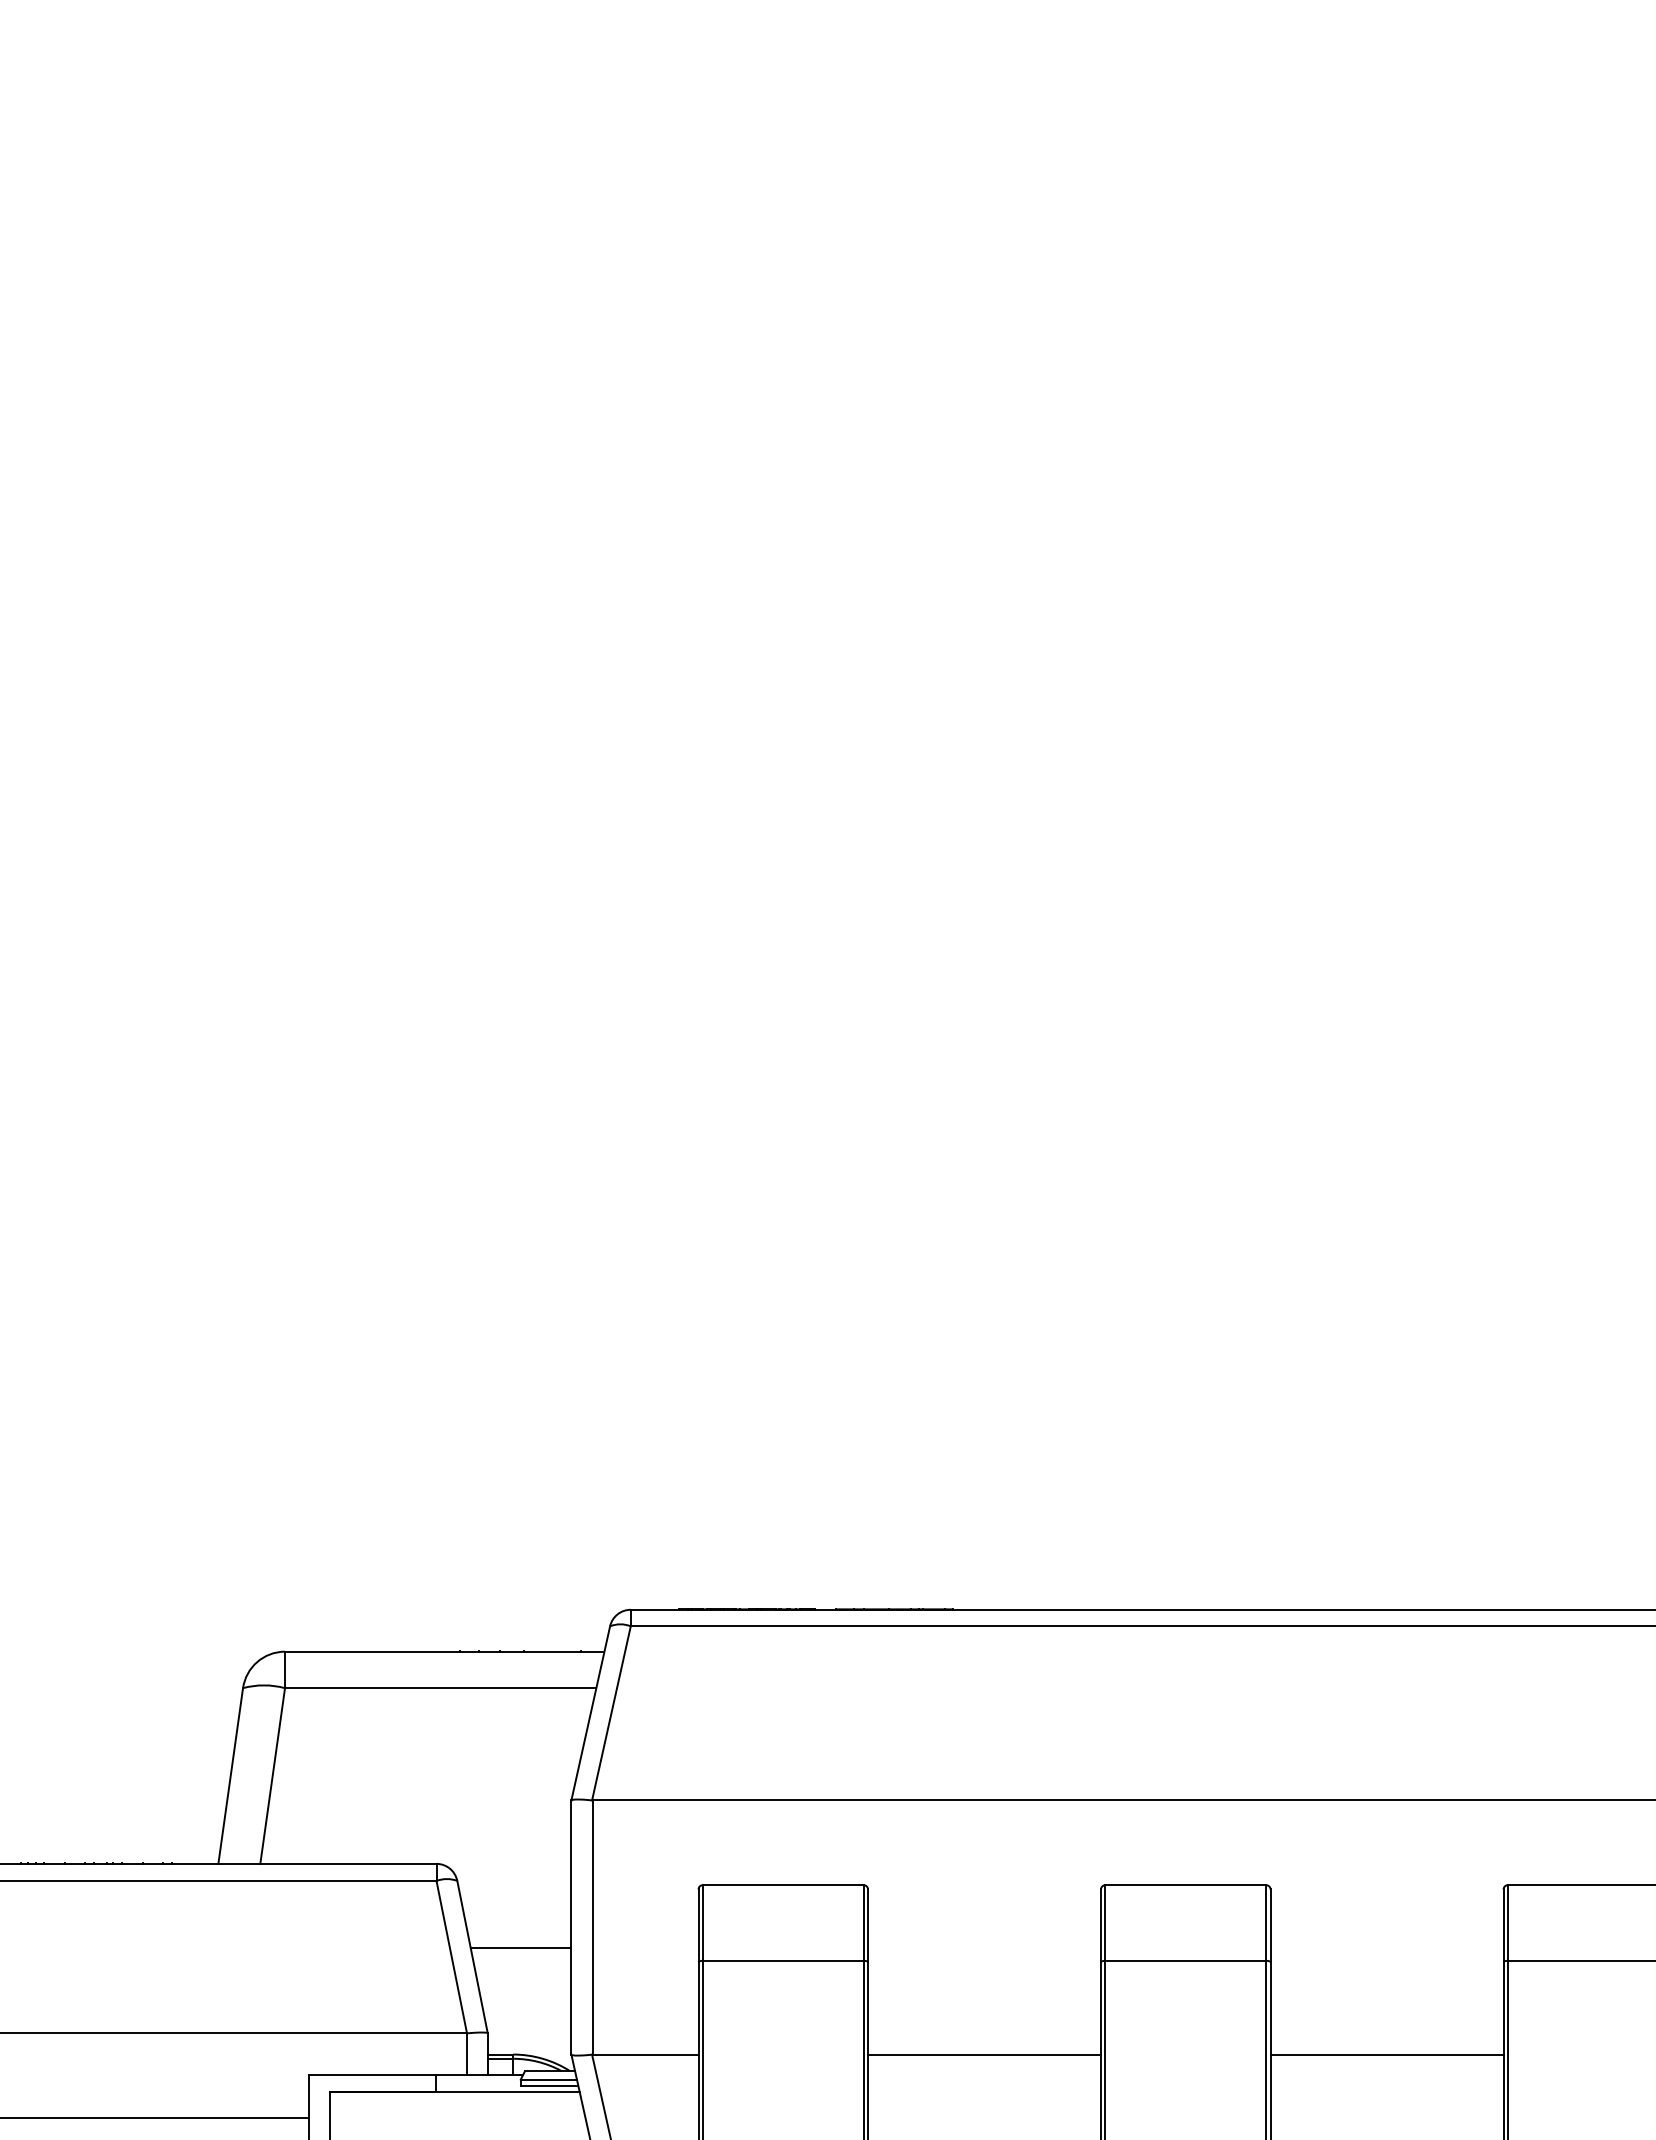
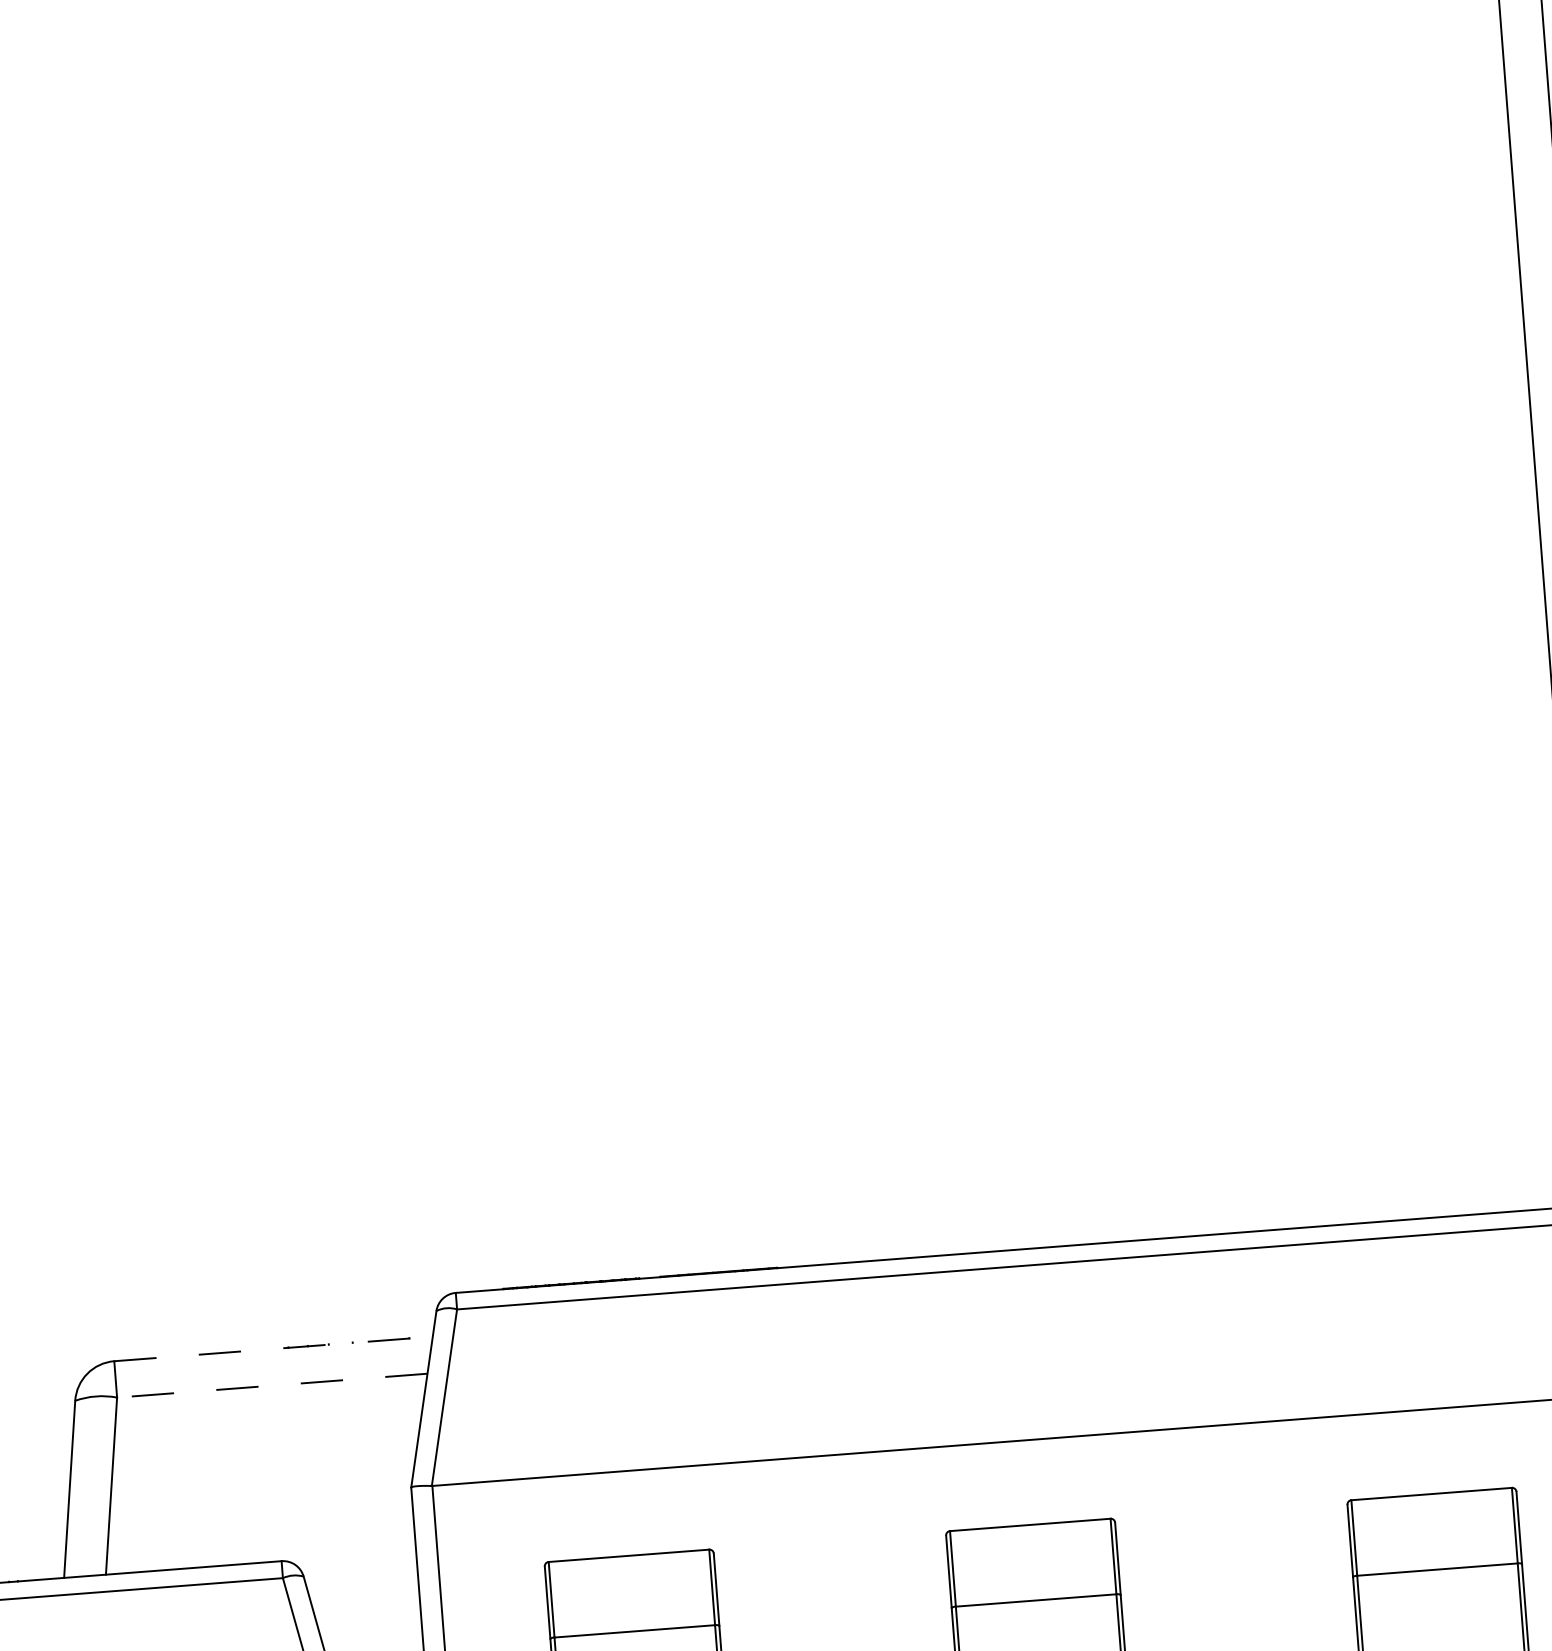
line: (444, 1651) -> (273, 1348), solid -> dashed
line: (440, 1688) -> (272, 1386), solid -> dashed
line: (520, 1948) -> (371, 1639), removed

